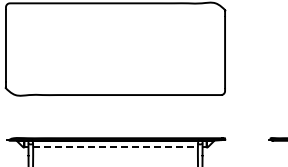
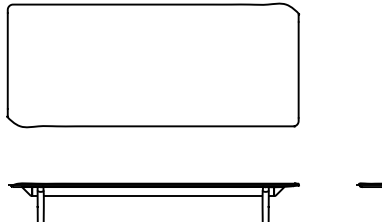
line: (116, 147) -> (154, 195), dashed -> solid

